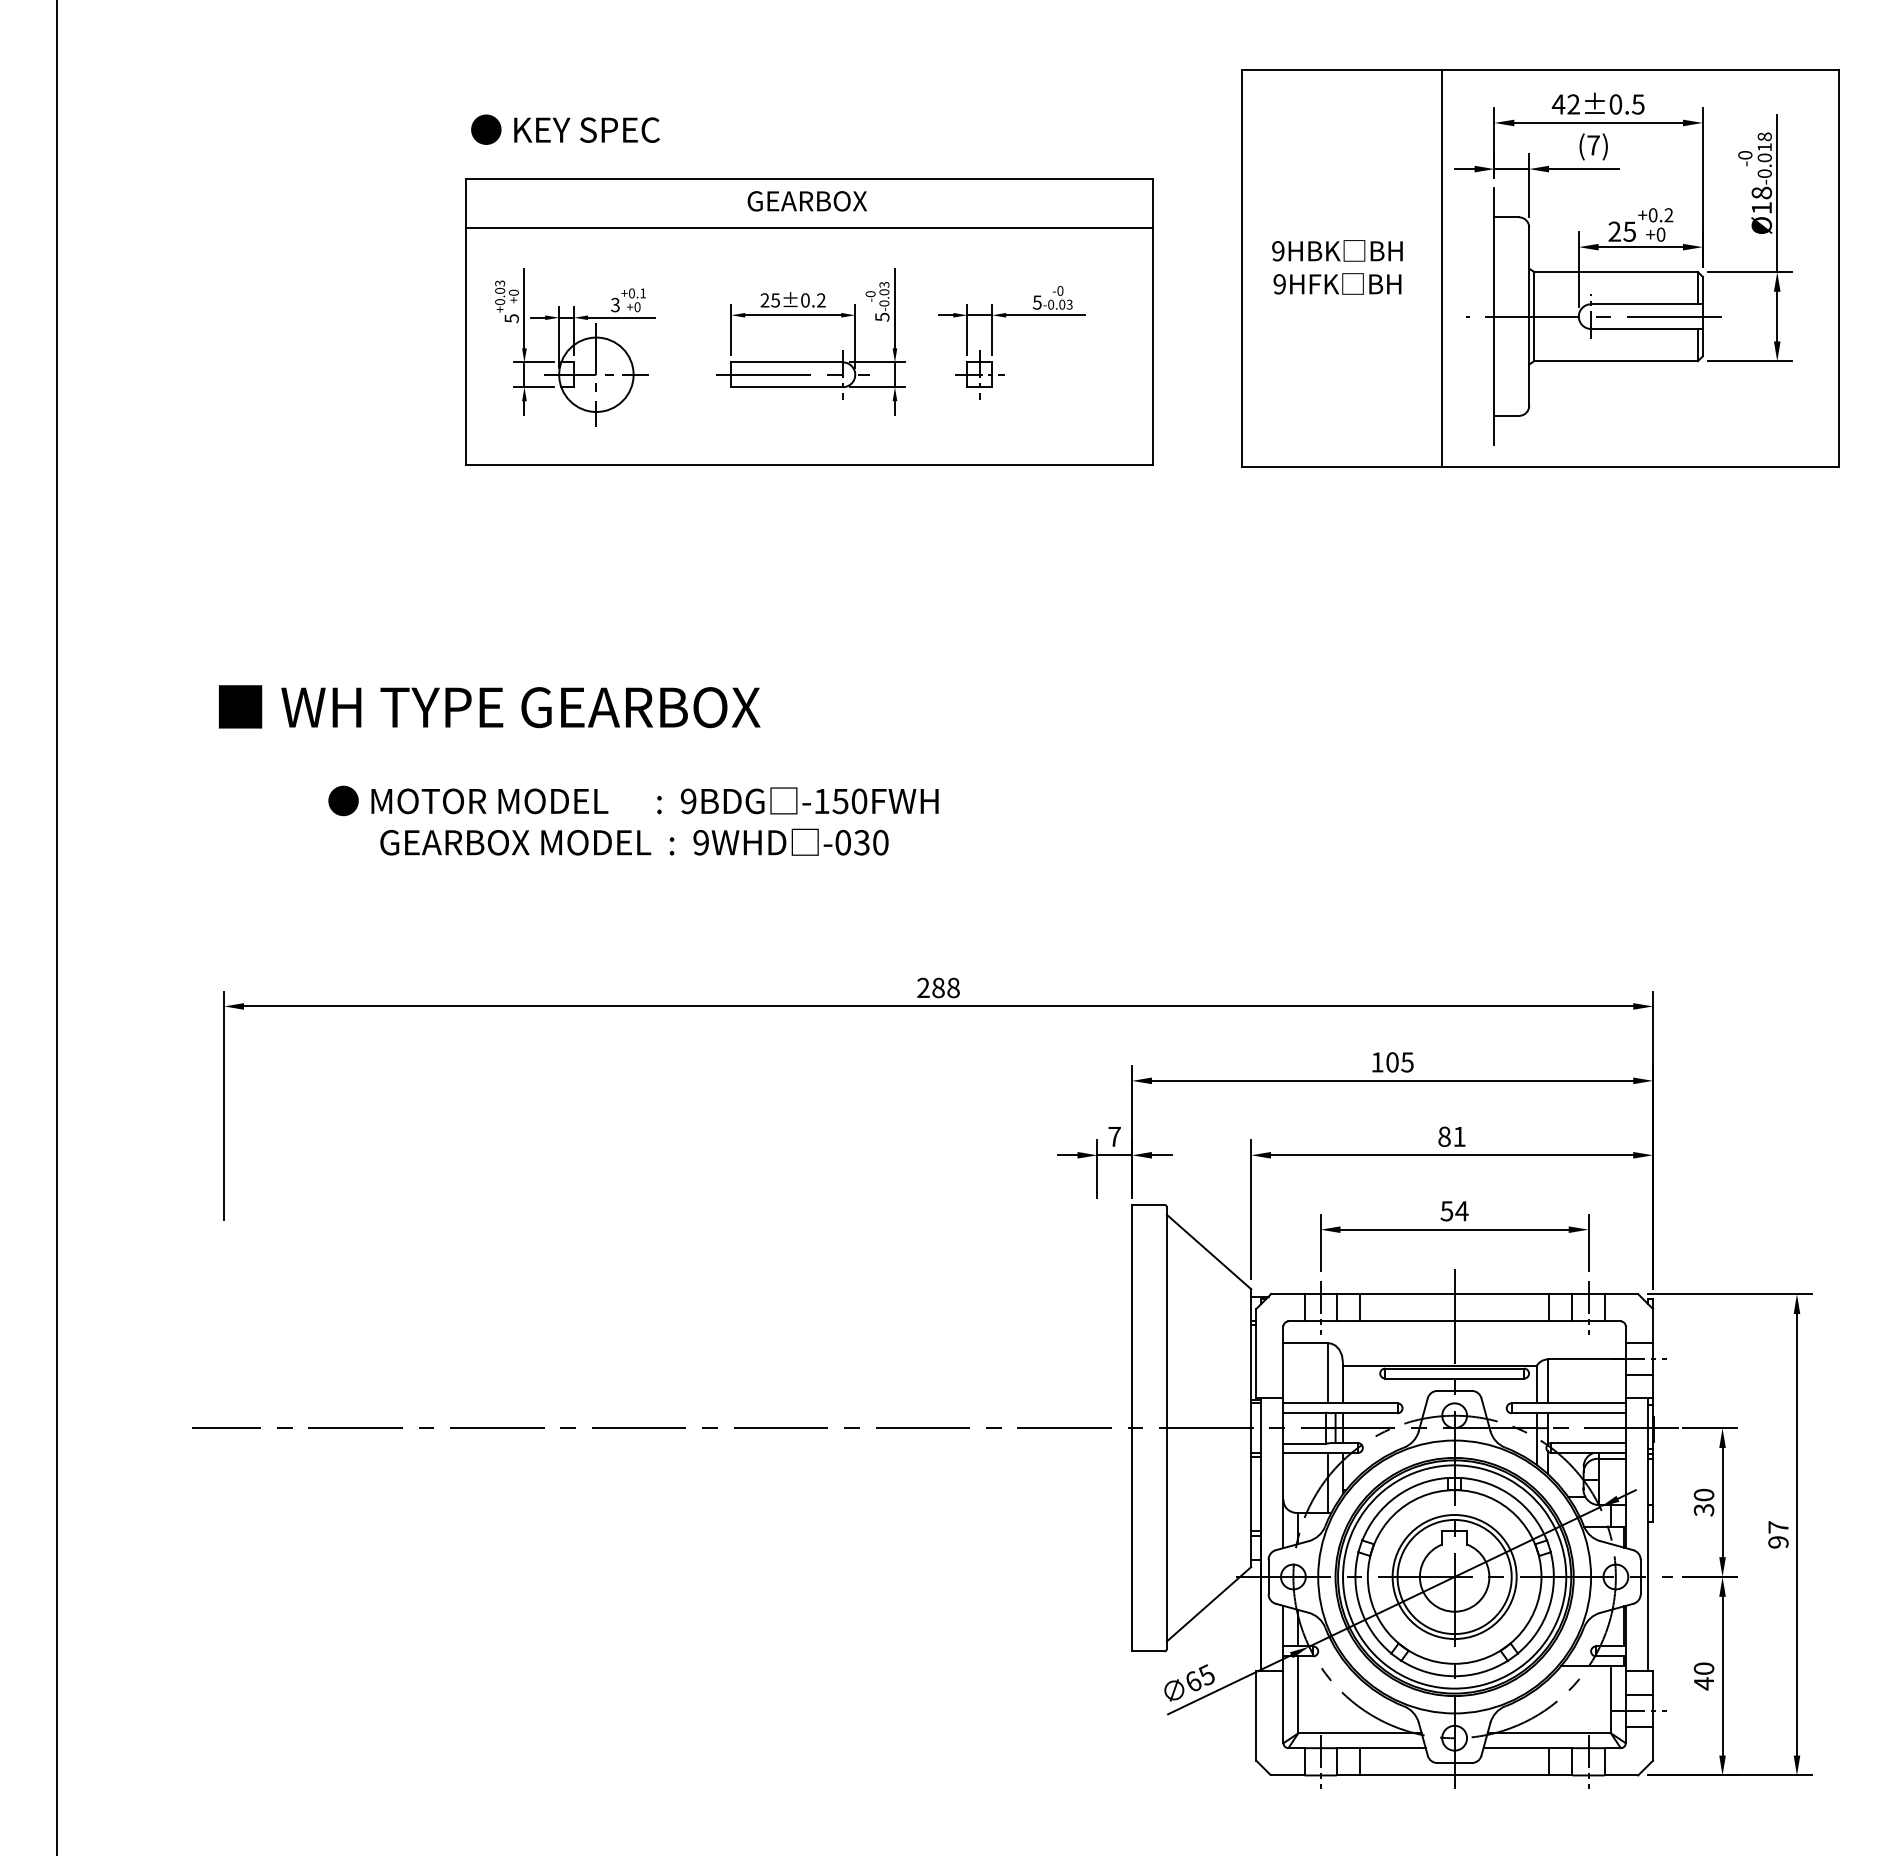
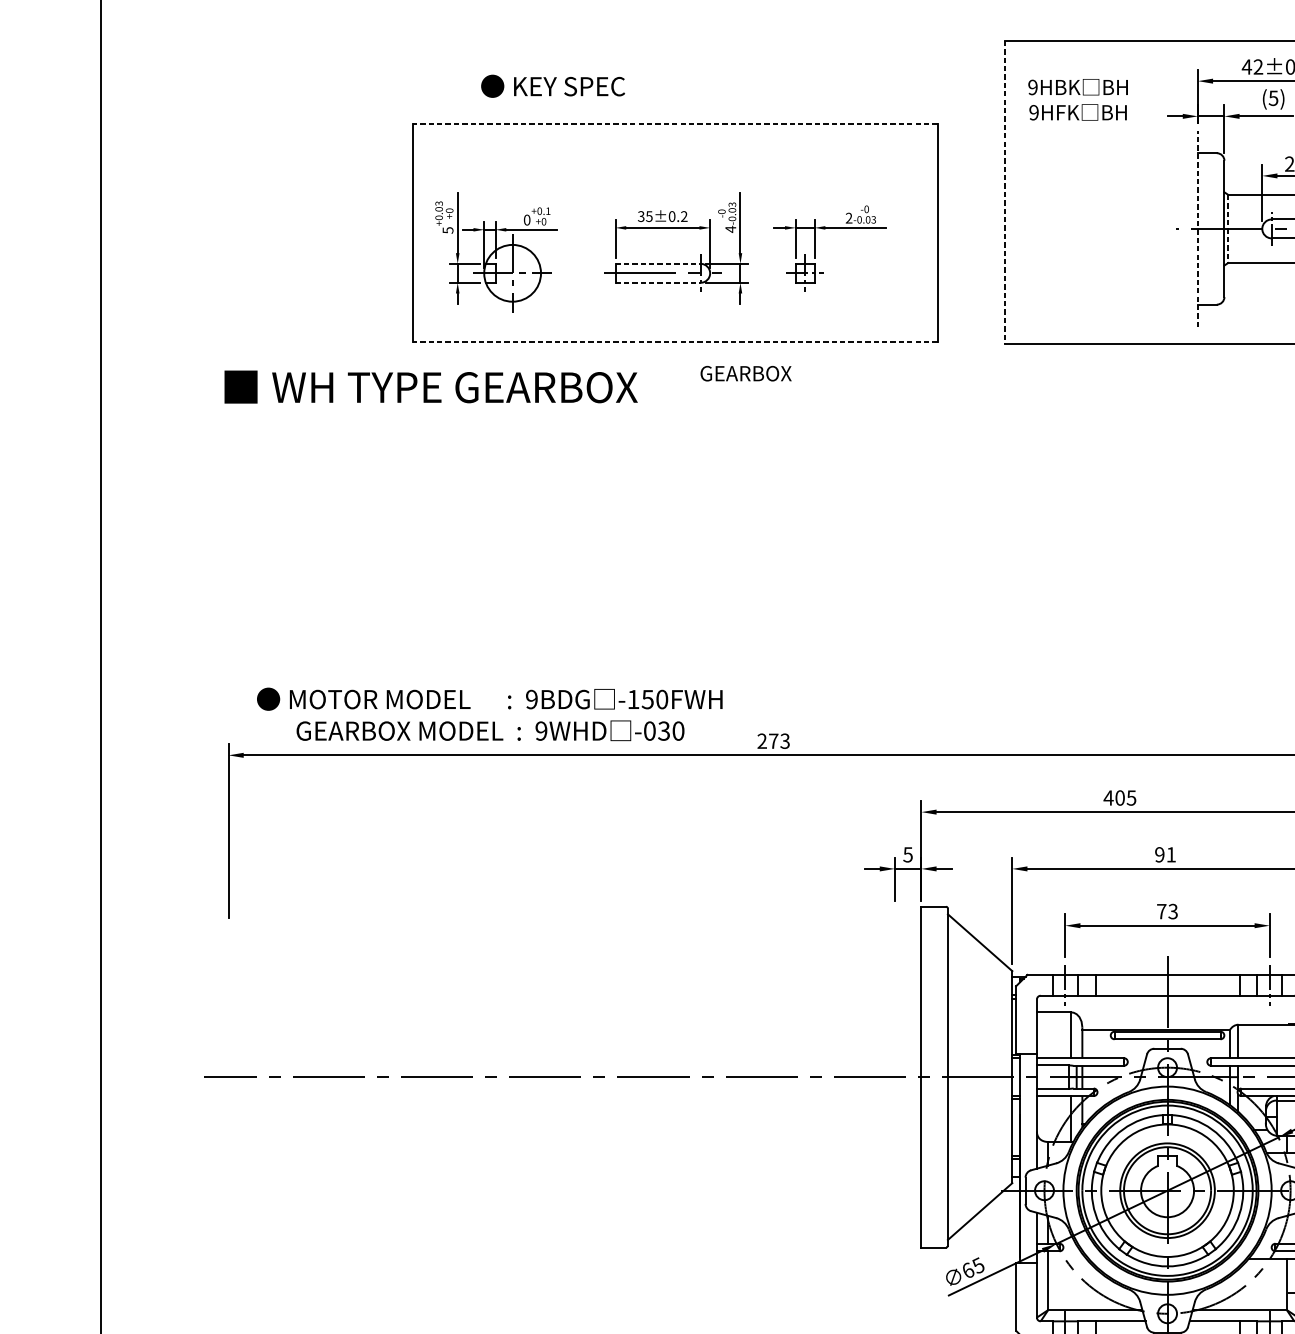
text: (565, 129) -> (553, 86), moved
text: (1593, 145) -> (1273, 98), (7) -> (5)
line: (809, 178) -> (675, 123), solid -> dashed
text: (806, 201) -> (745, 373), moved
line: (809, 228) -> (675, 161), removed
text: (1337, 267) -> (1078, 99), moved
line: (1241, 268) -> (1004, 192), solid -> dashed
line: (1442, 268) -> (1158, 192), removed
text: (764, 300) -> (640, 216), 25 -> 35
text: (1037, 302) -> (849, 218), 5 -> 2
text: (615, 305) -> (527, 220), 3 -> 0
text: (882, 316) -> (730, 228), 5 -> 4
line: (1494, 316) -> (1197, 228), solid -> dashed
line: (1534, 316) -> (1228, 228), solid -> dashed
line: (787, 362) -> (658, 263), solid -> dashed
line: (787, 387) -> (658, 283), solid -> dashed
line: (809, 464) -> (675, 341), solid -> dashed
text: (489, 706) -> (431, 386), moved
text: (633, 820) -> (489, 714), moved
text: (945, 987) -> (779, 740), 288 -> 273
text: (1377, 1062) -> (1108, 798), 105 -> 405
text: (1444, 1136) -> (1159, 854), 81 -> 91
text: (1114, 1137) -> (907, 855), 7 -> 5
text: (1454, 1211) -> (1167, 911), 54 -> 73

